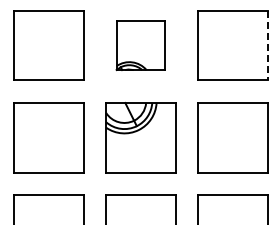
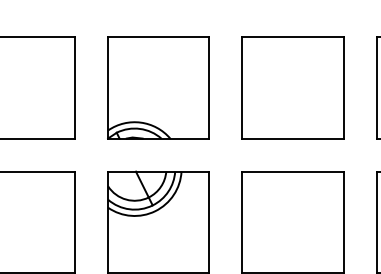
part: (140, 45) -> (158, 87), size x1.43
line: (267, 45) -> (343, 87), dashed -> solid

